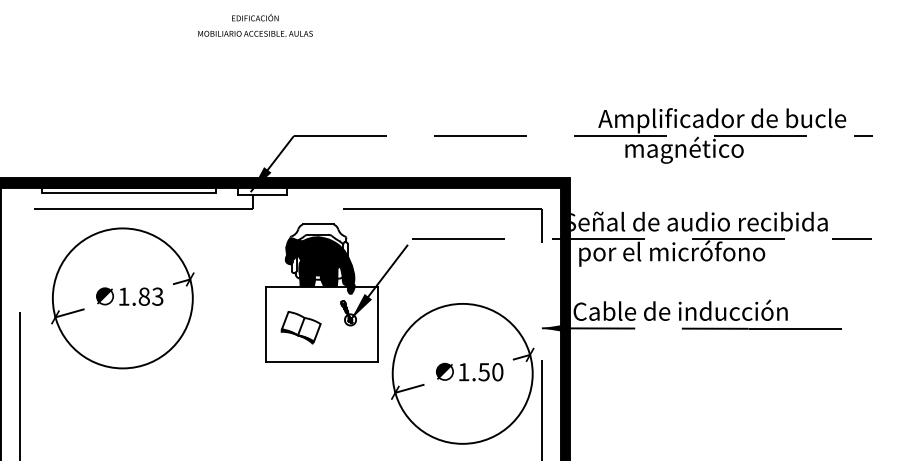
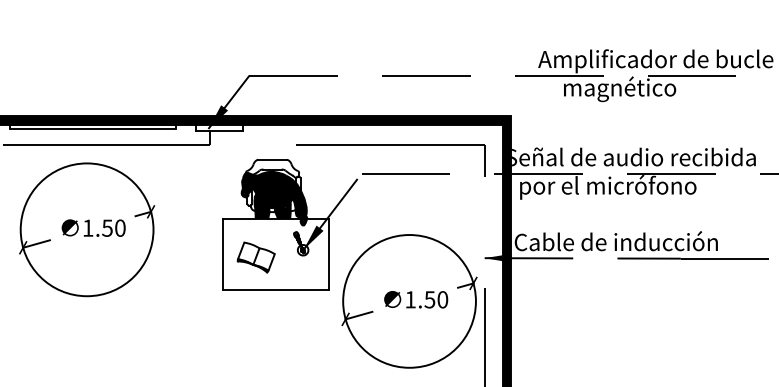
text: (150, 296) -> (113, 228), 1.83 -> 1.50

